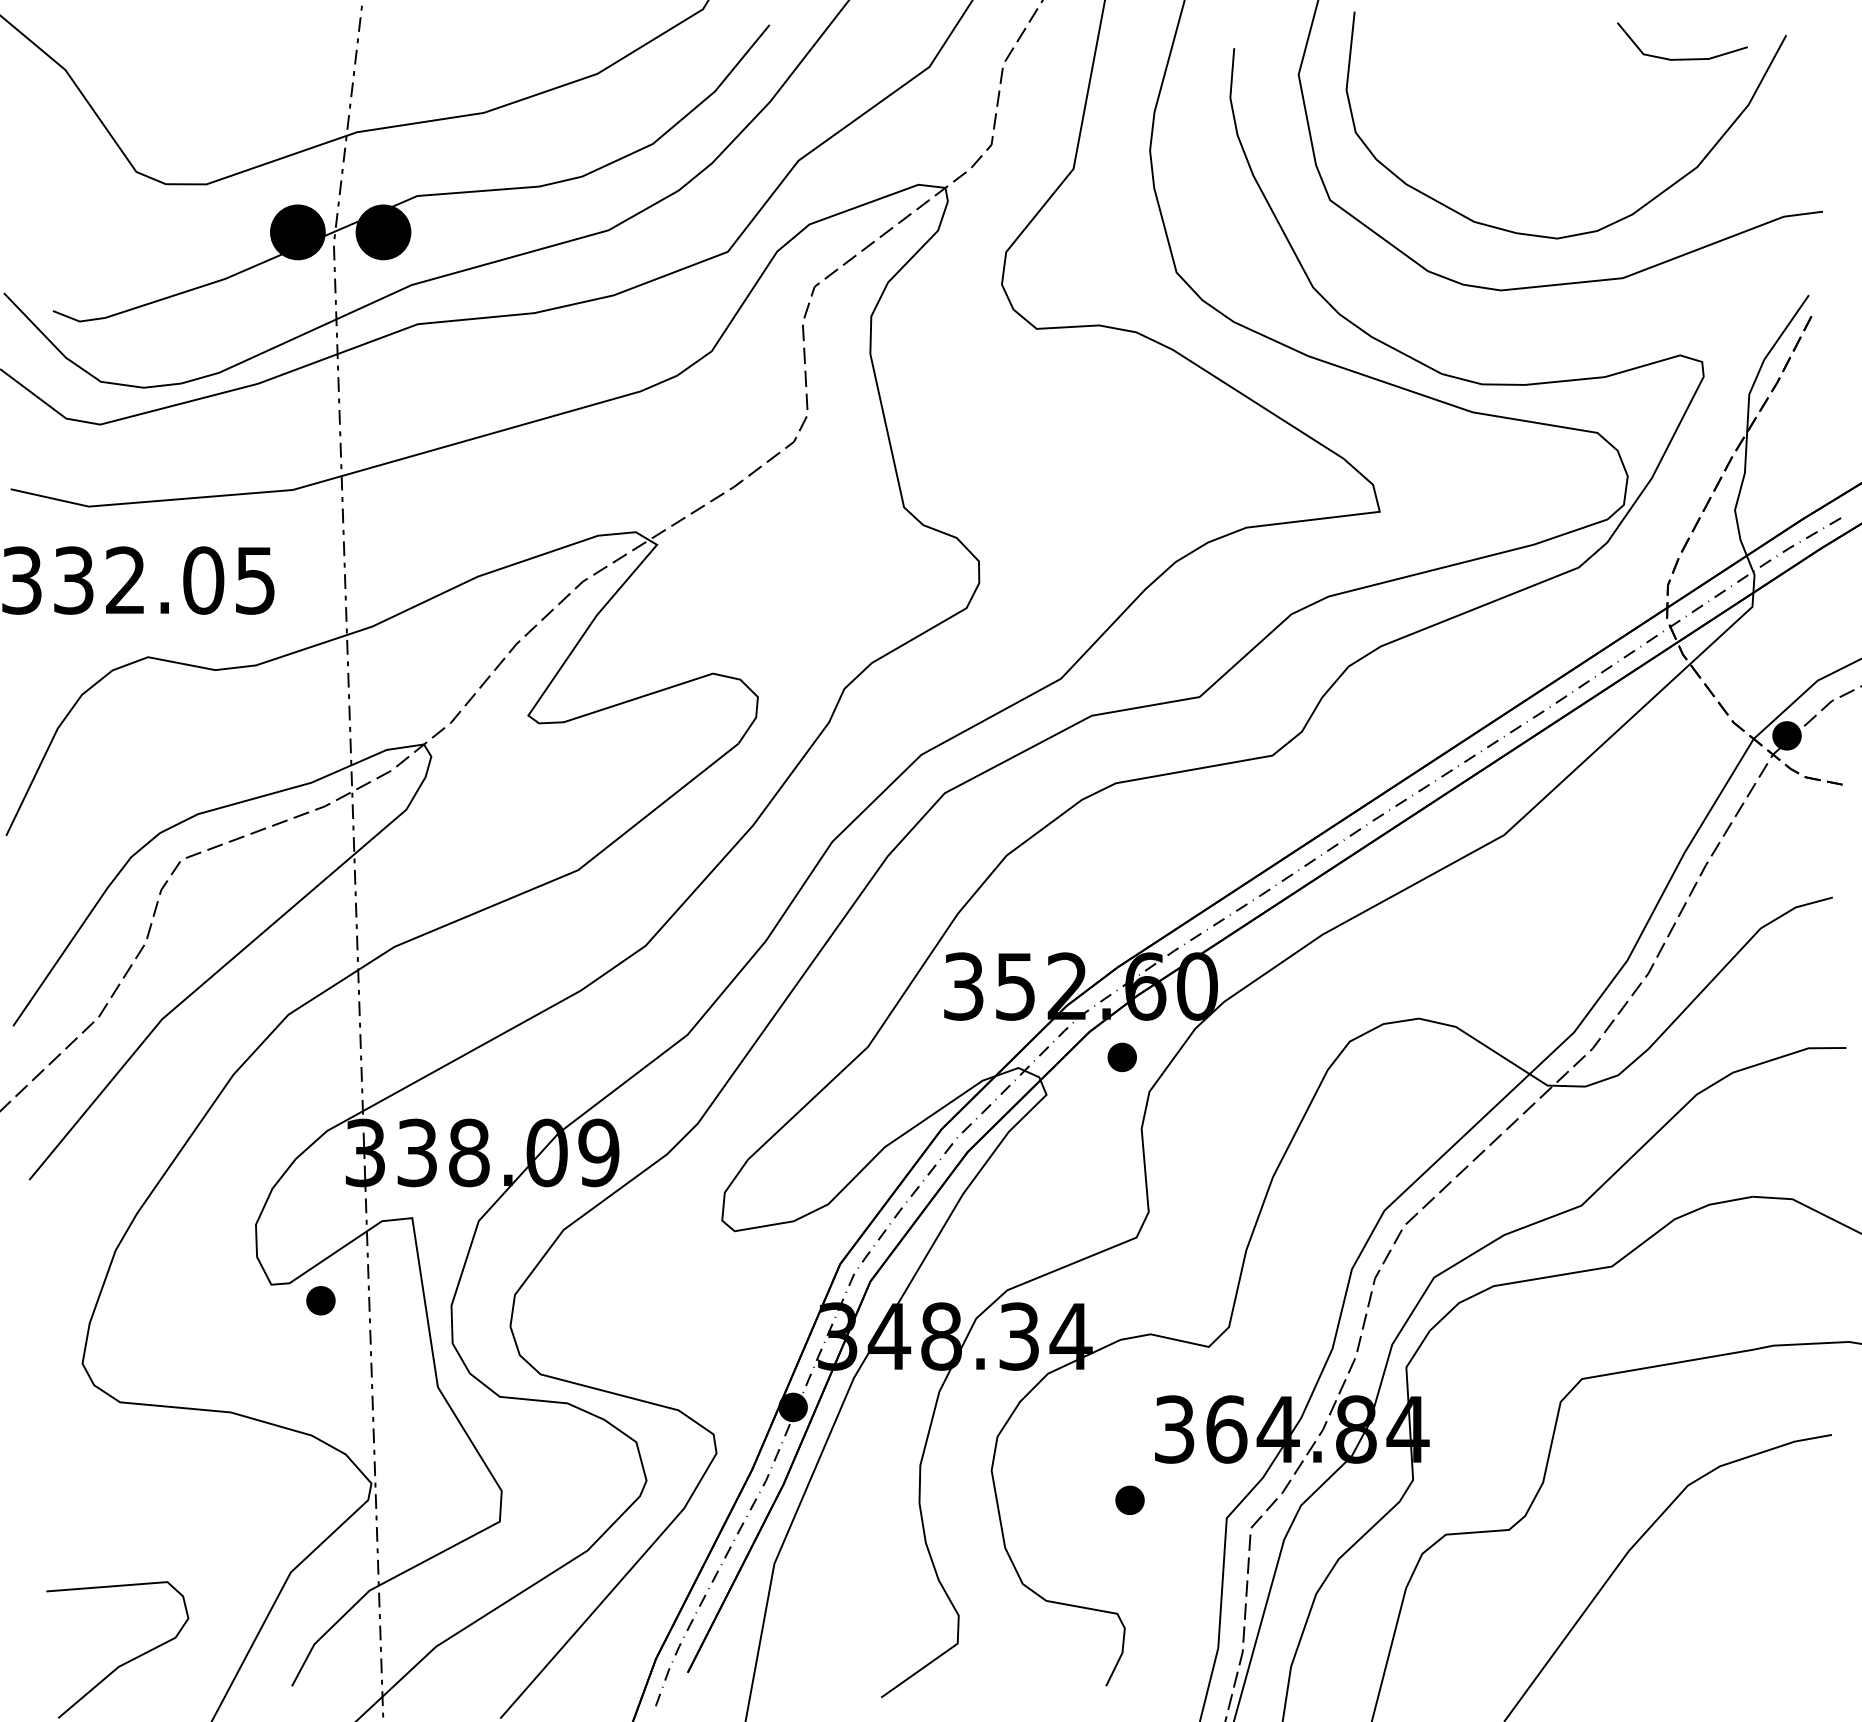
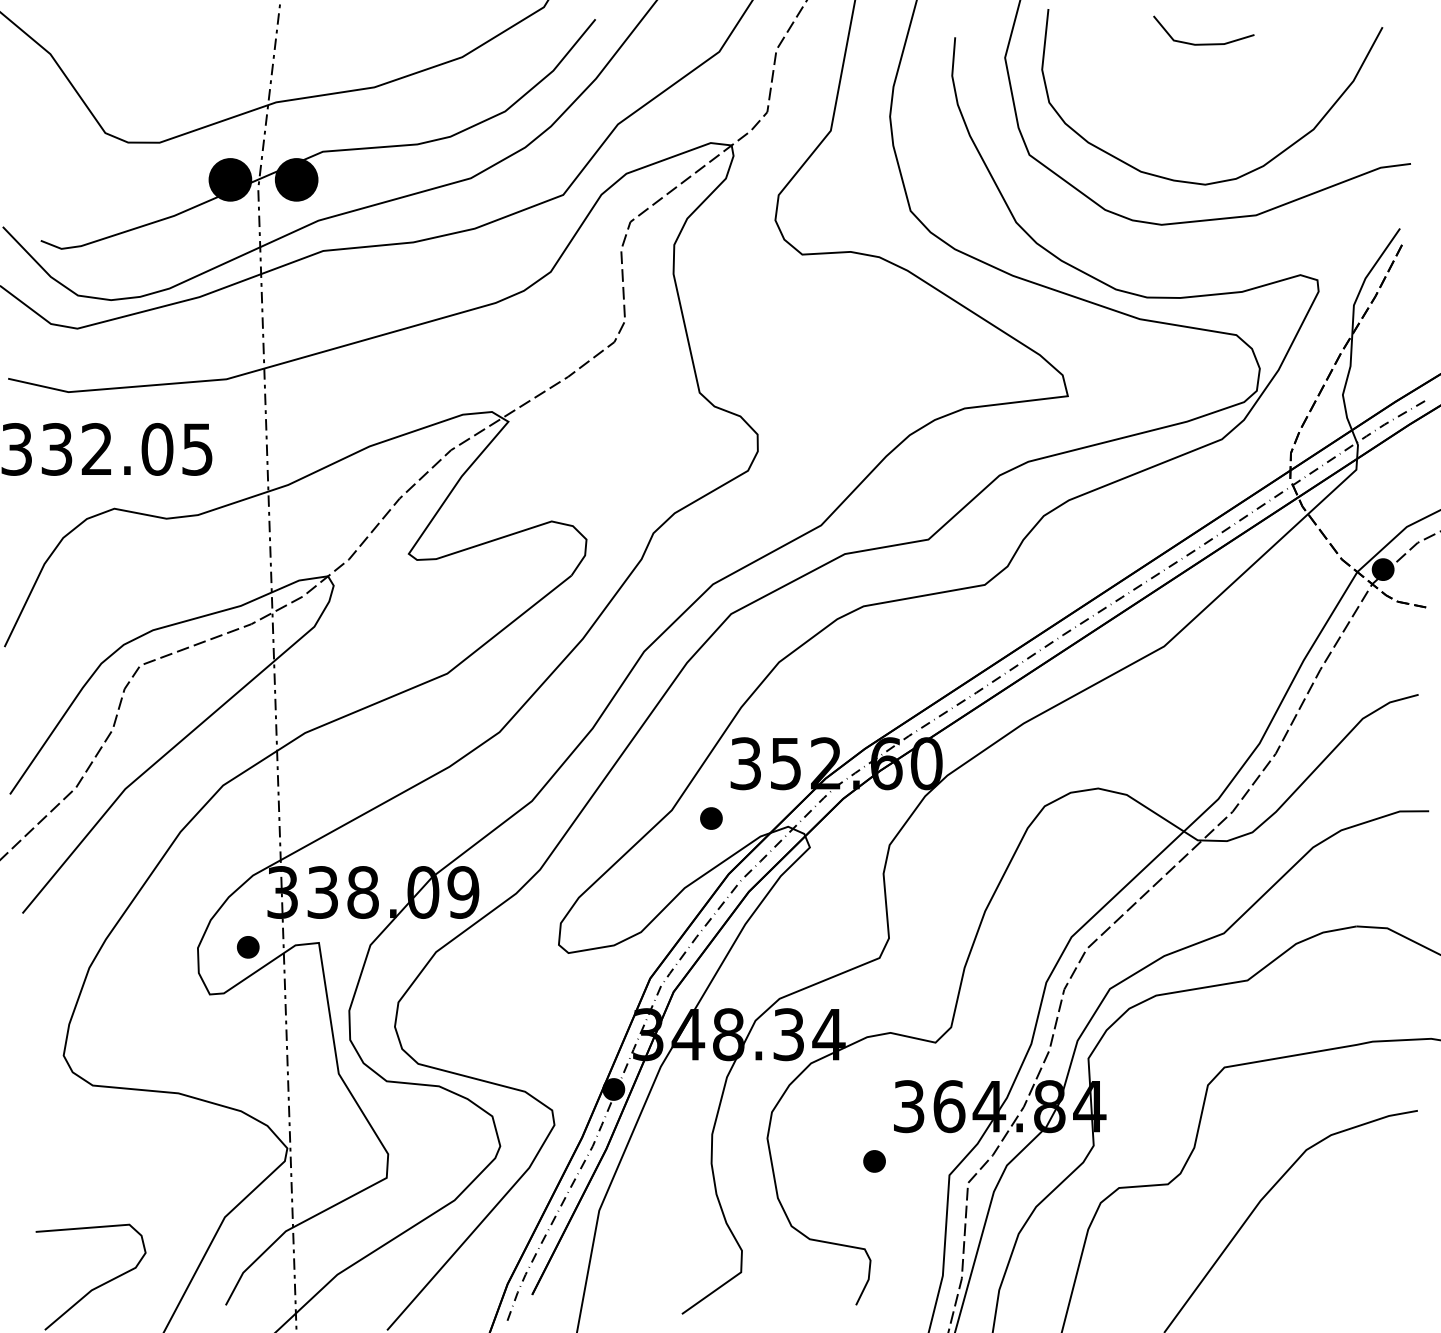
line: (1682, 58) -> (1203, 43), moved
part: (1121, 1057) -> (710, 818), moved
part: (320, 1300) -> (247, 947), moved

